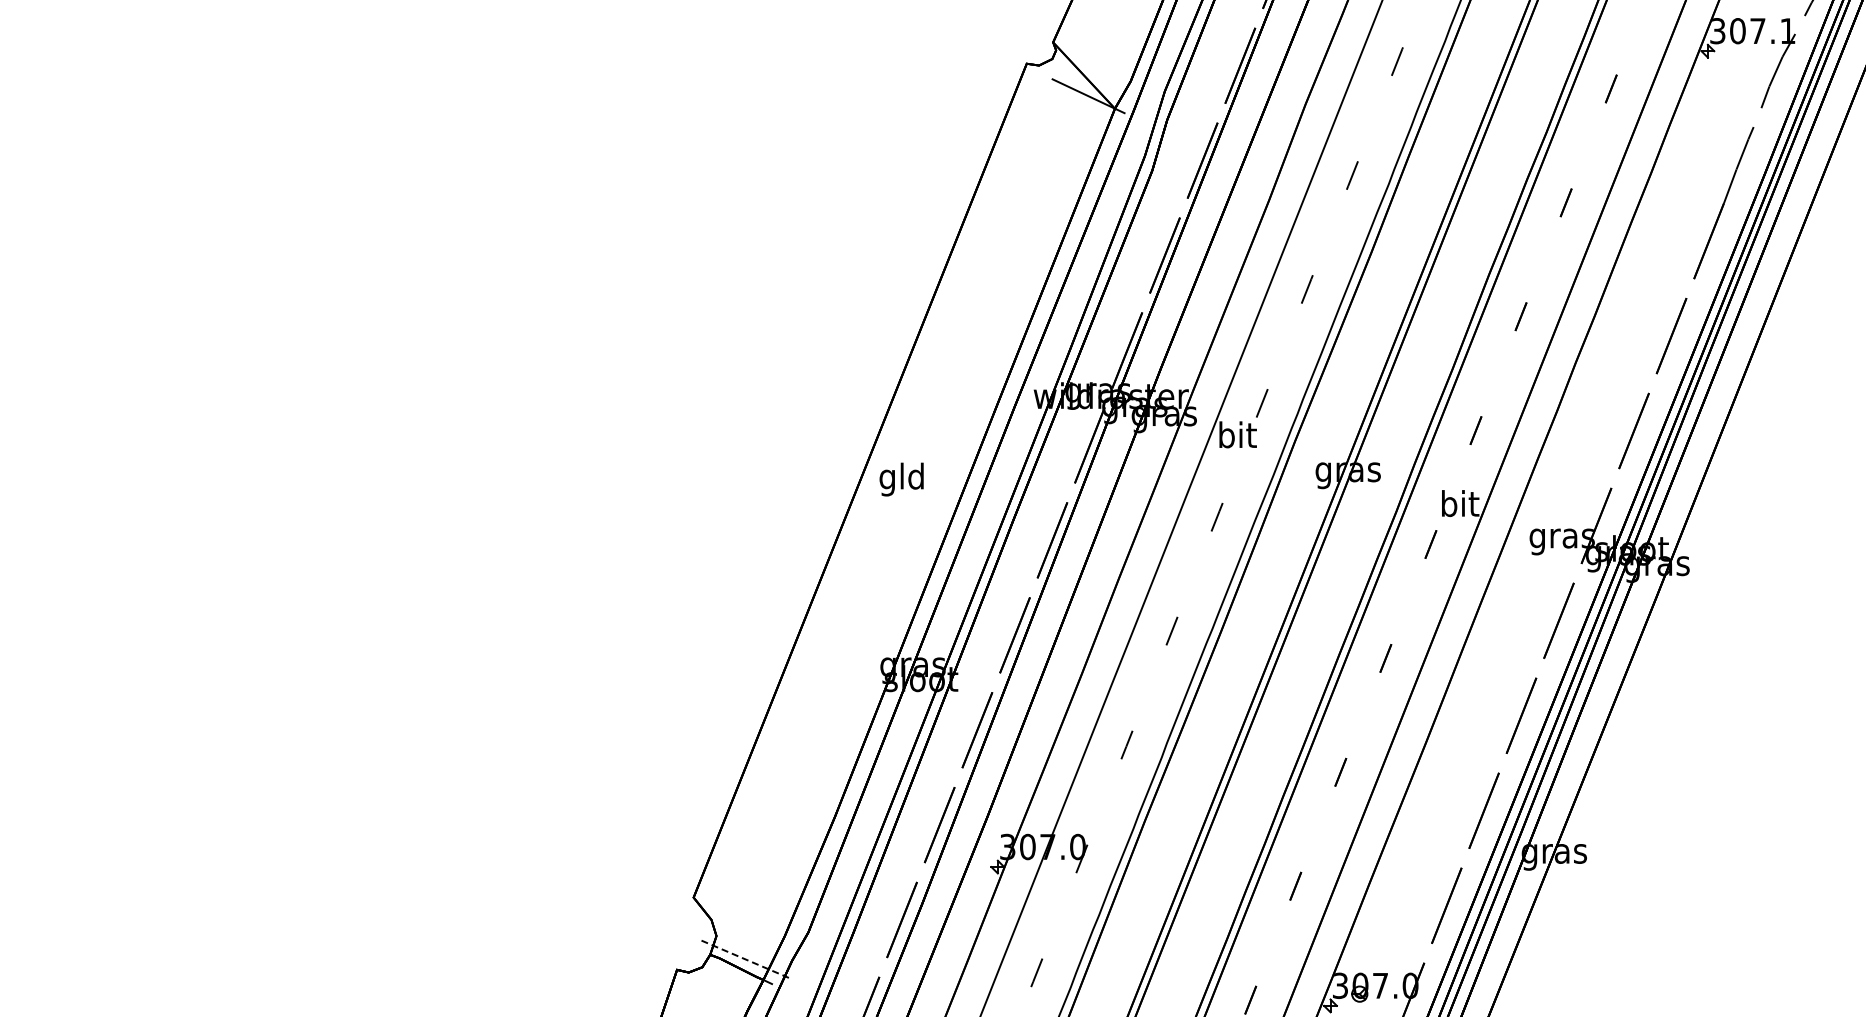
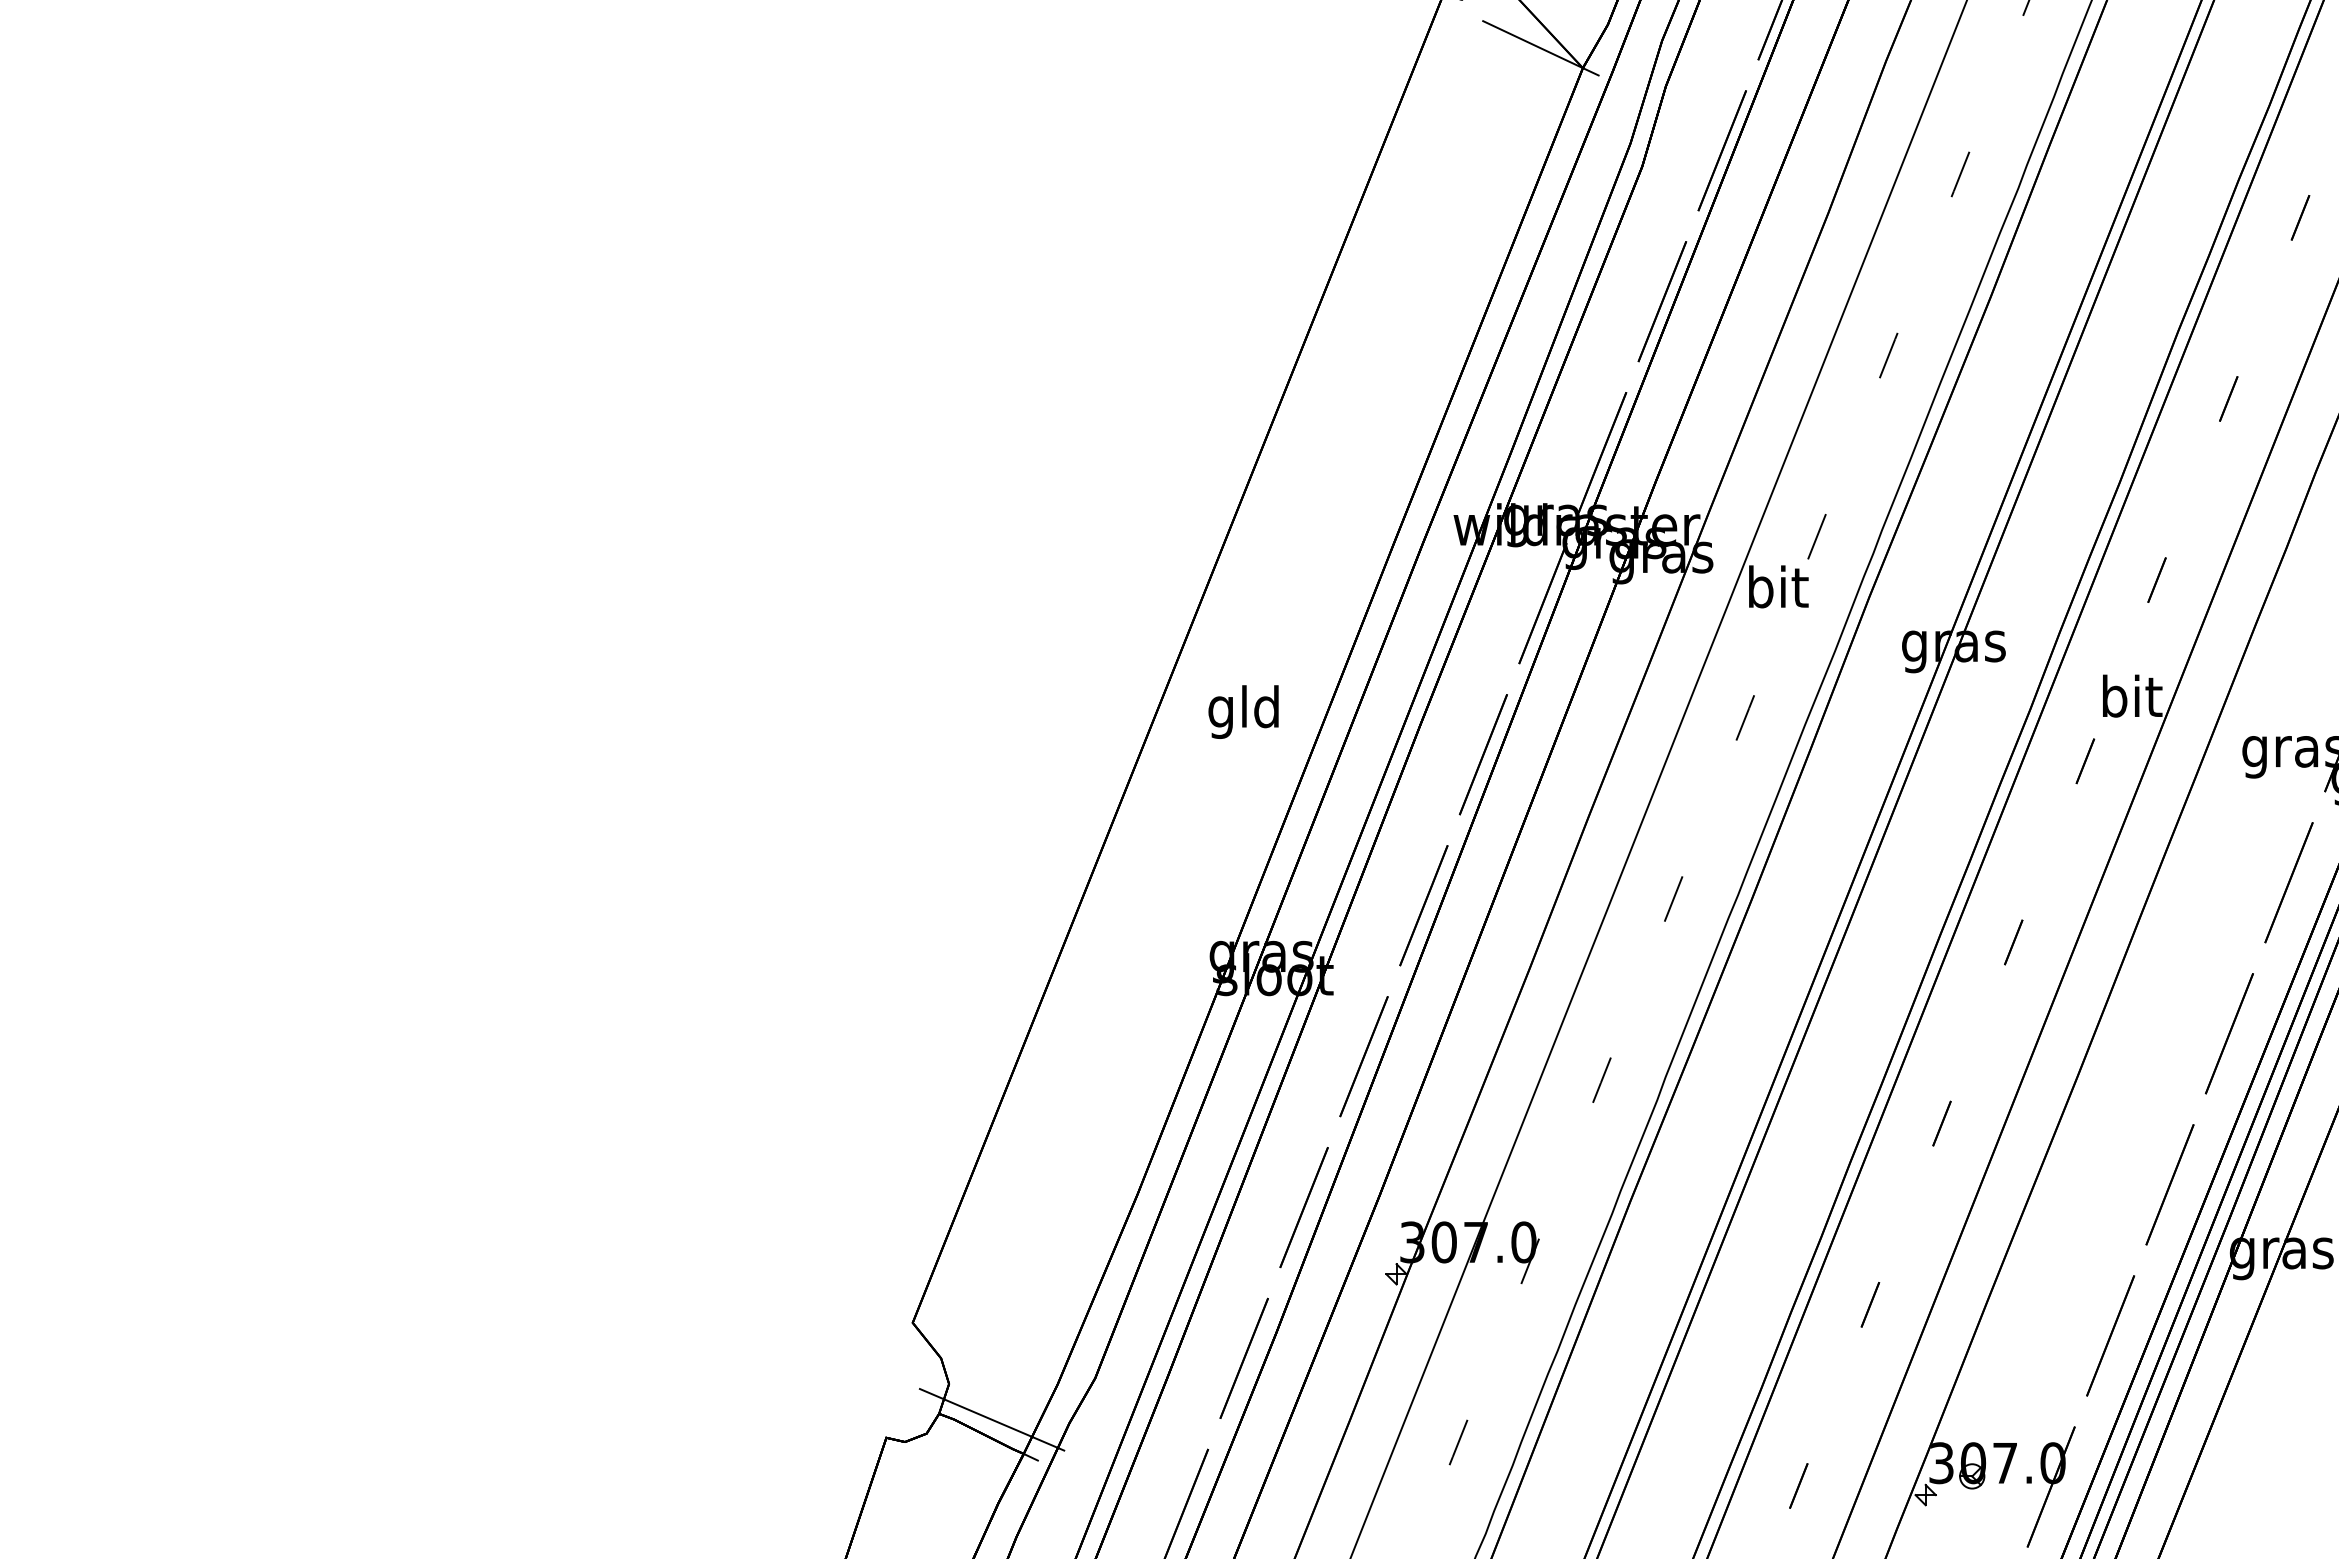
text: (901, 479) -> (1243, 711), moved
line: (743, 958) -> (992, 1419), dashed -> solid

